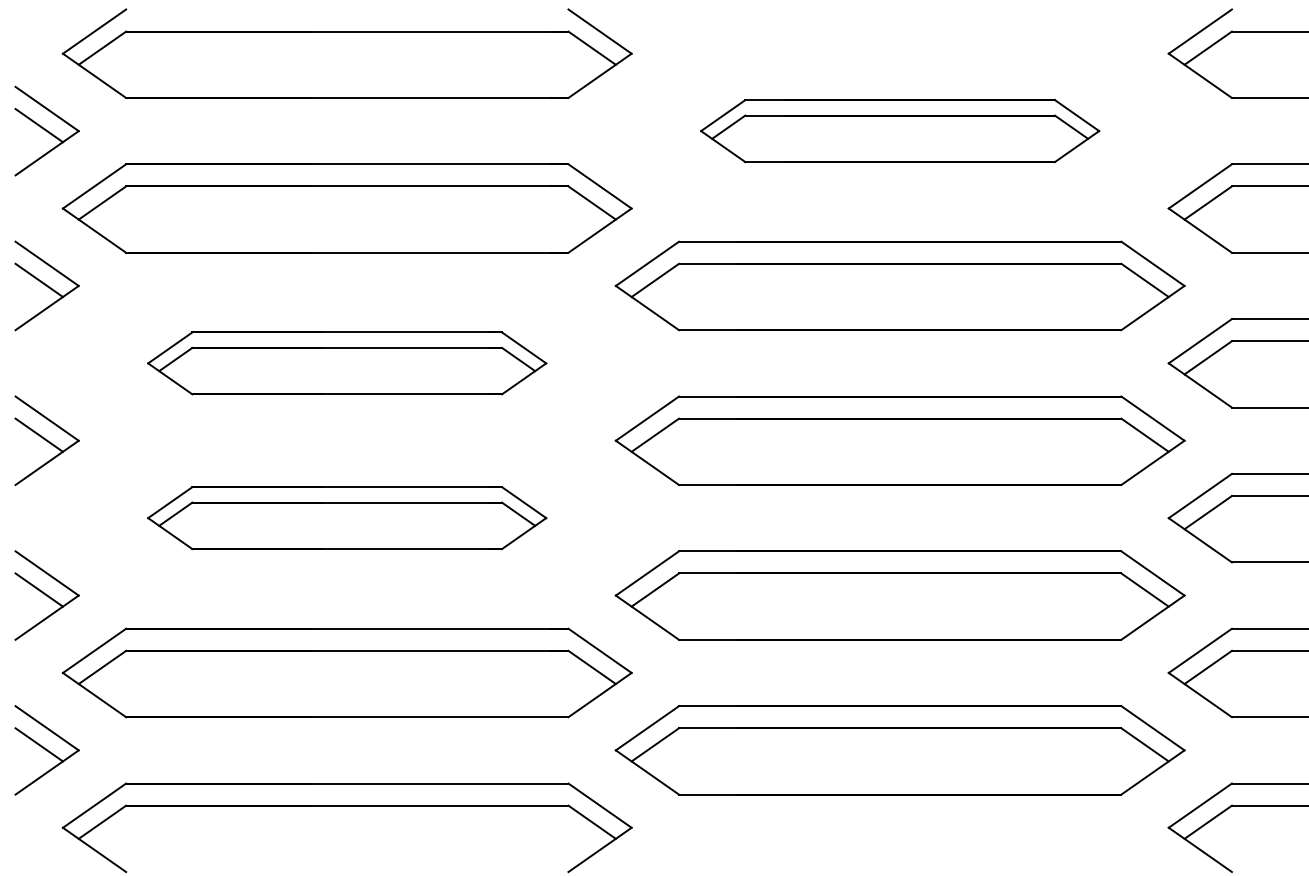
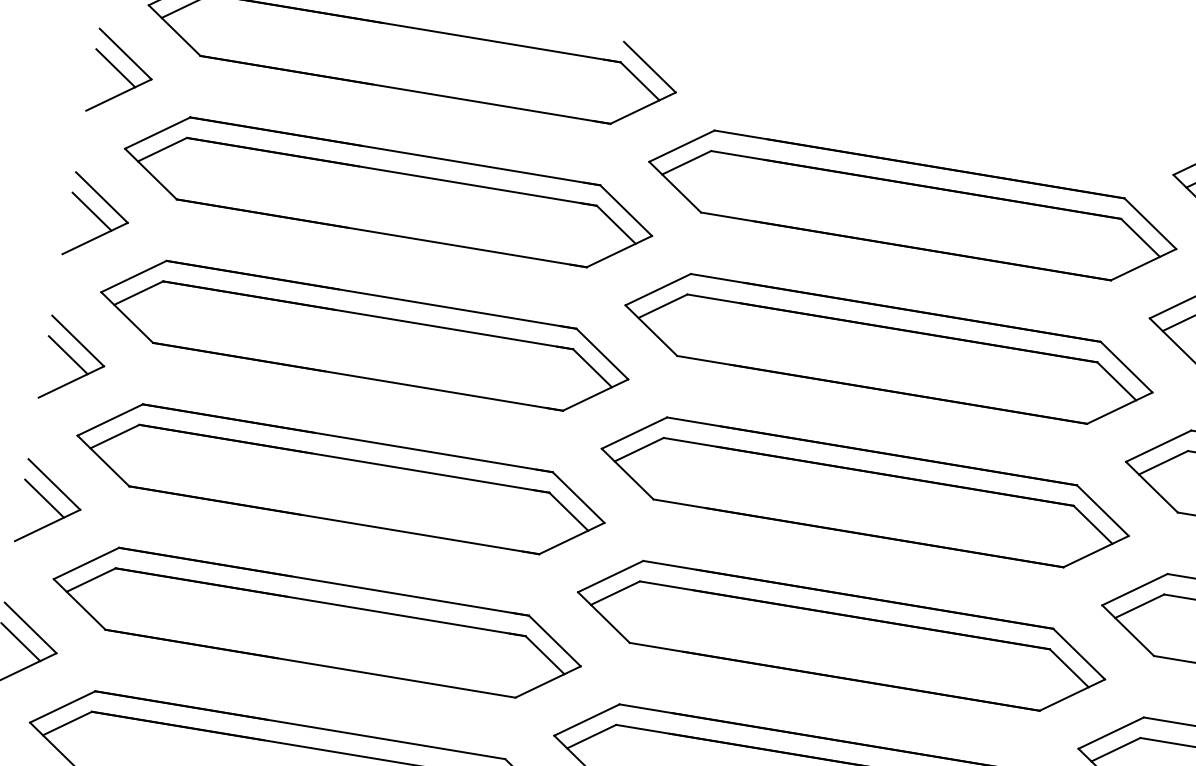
part: (899, 130) -> (912, 204), size x1.43
part: (346, 363) -> (364, 335), size x1.43
part: (346, 517) -> (340, 478), size x1.43

